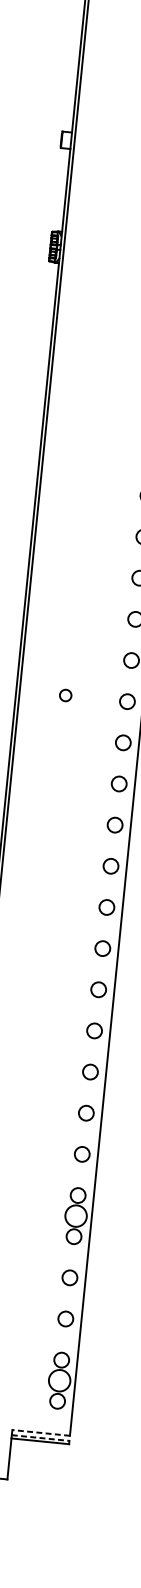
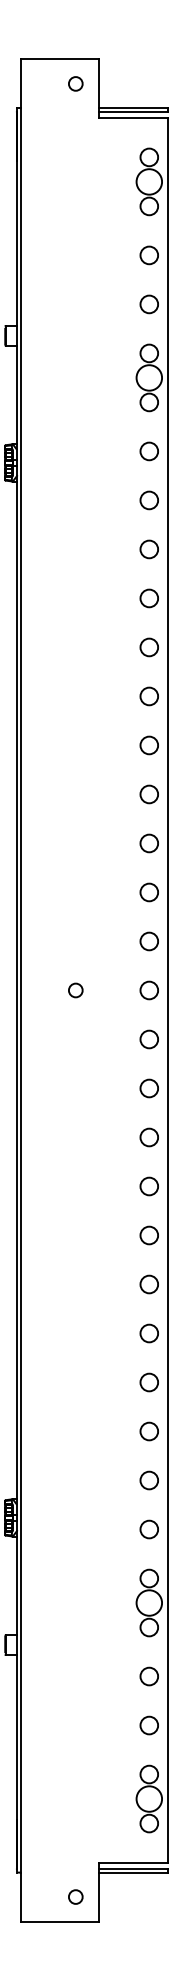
line: (41, 1432) -> (133, 1862), dashed -> solid
line: (41, 1437) -> (134, 1868), dashed -> solid

